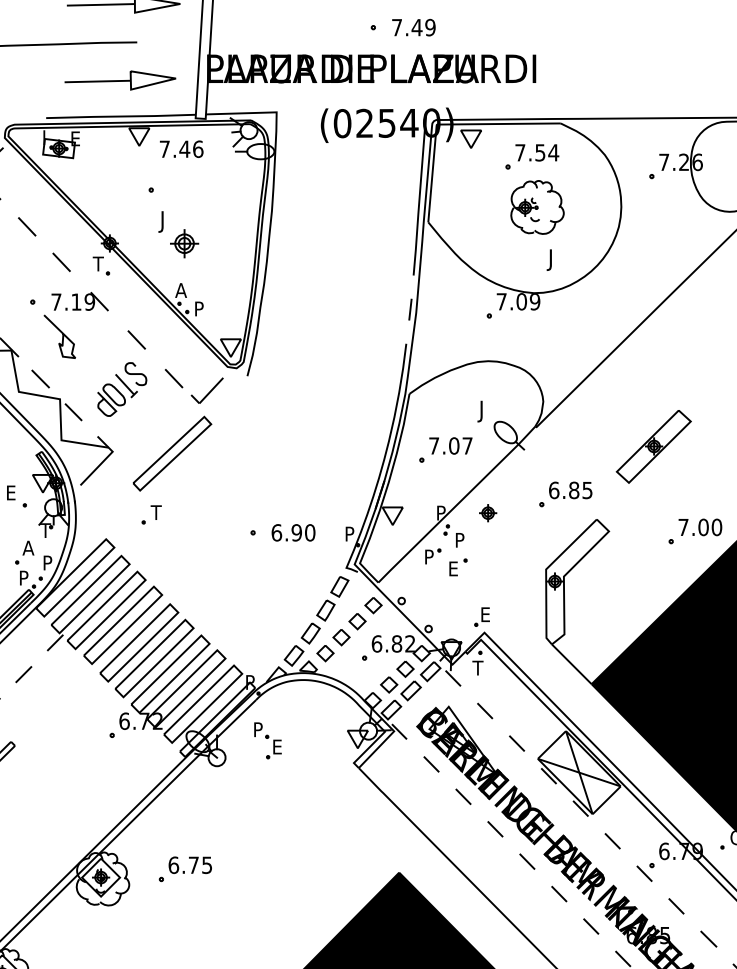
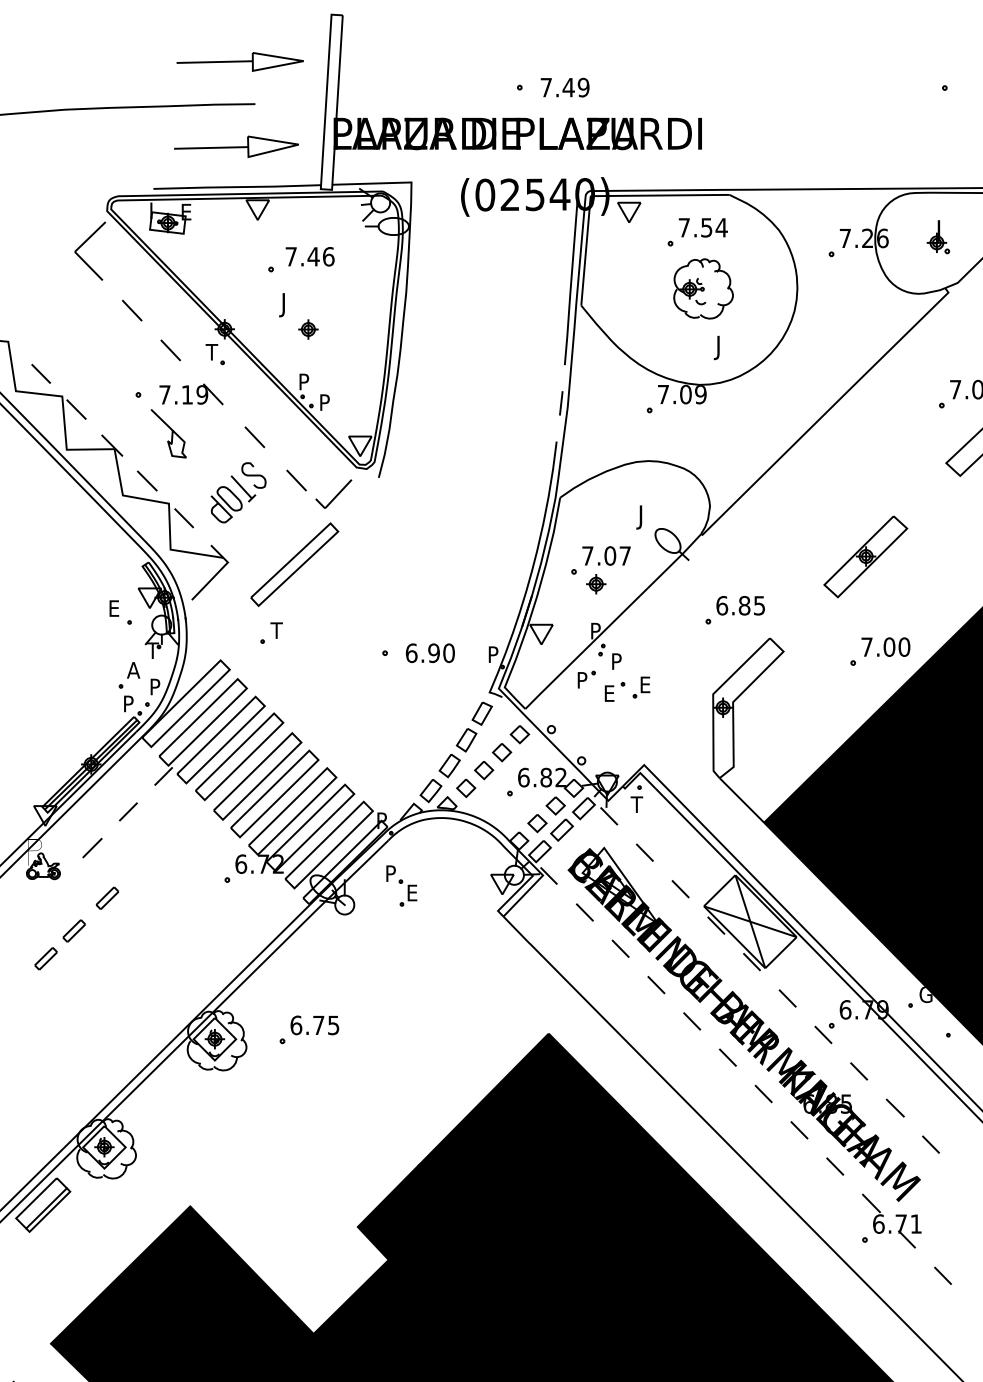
text: (181, 149) -> (309, 256), moved
part: (184, 243) -> (308, 329), size x0.62
text: (181, 290) -> (304, 381), A -> P
part: (653, 446) -> (865, 556), moved
part: (488, 513) -> (596, 584), moved
part: (482, 617) -> (641, 687), moved

